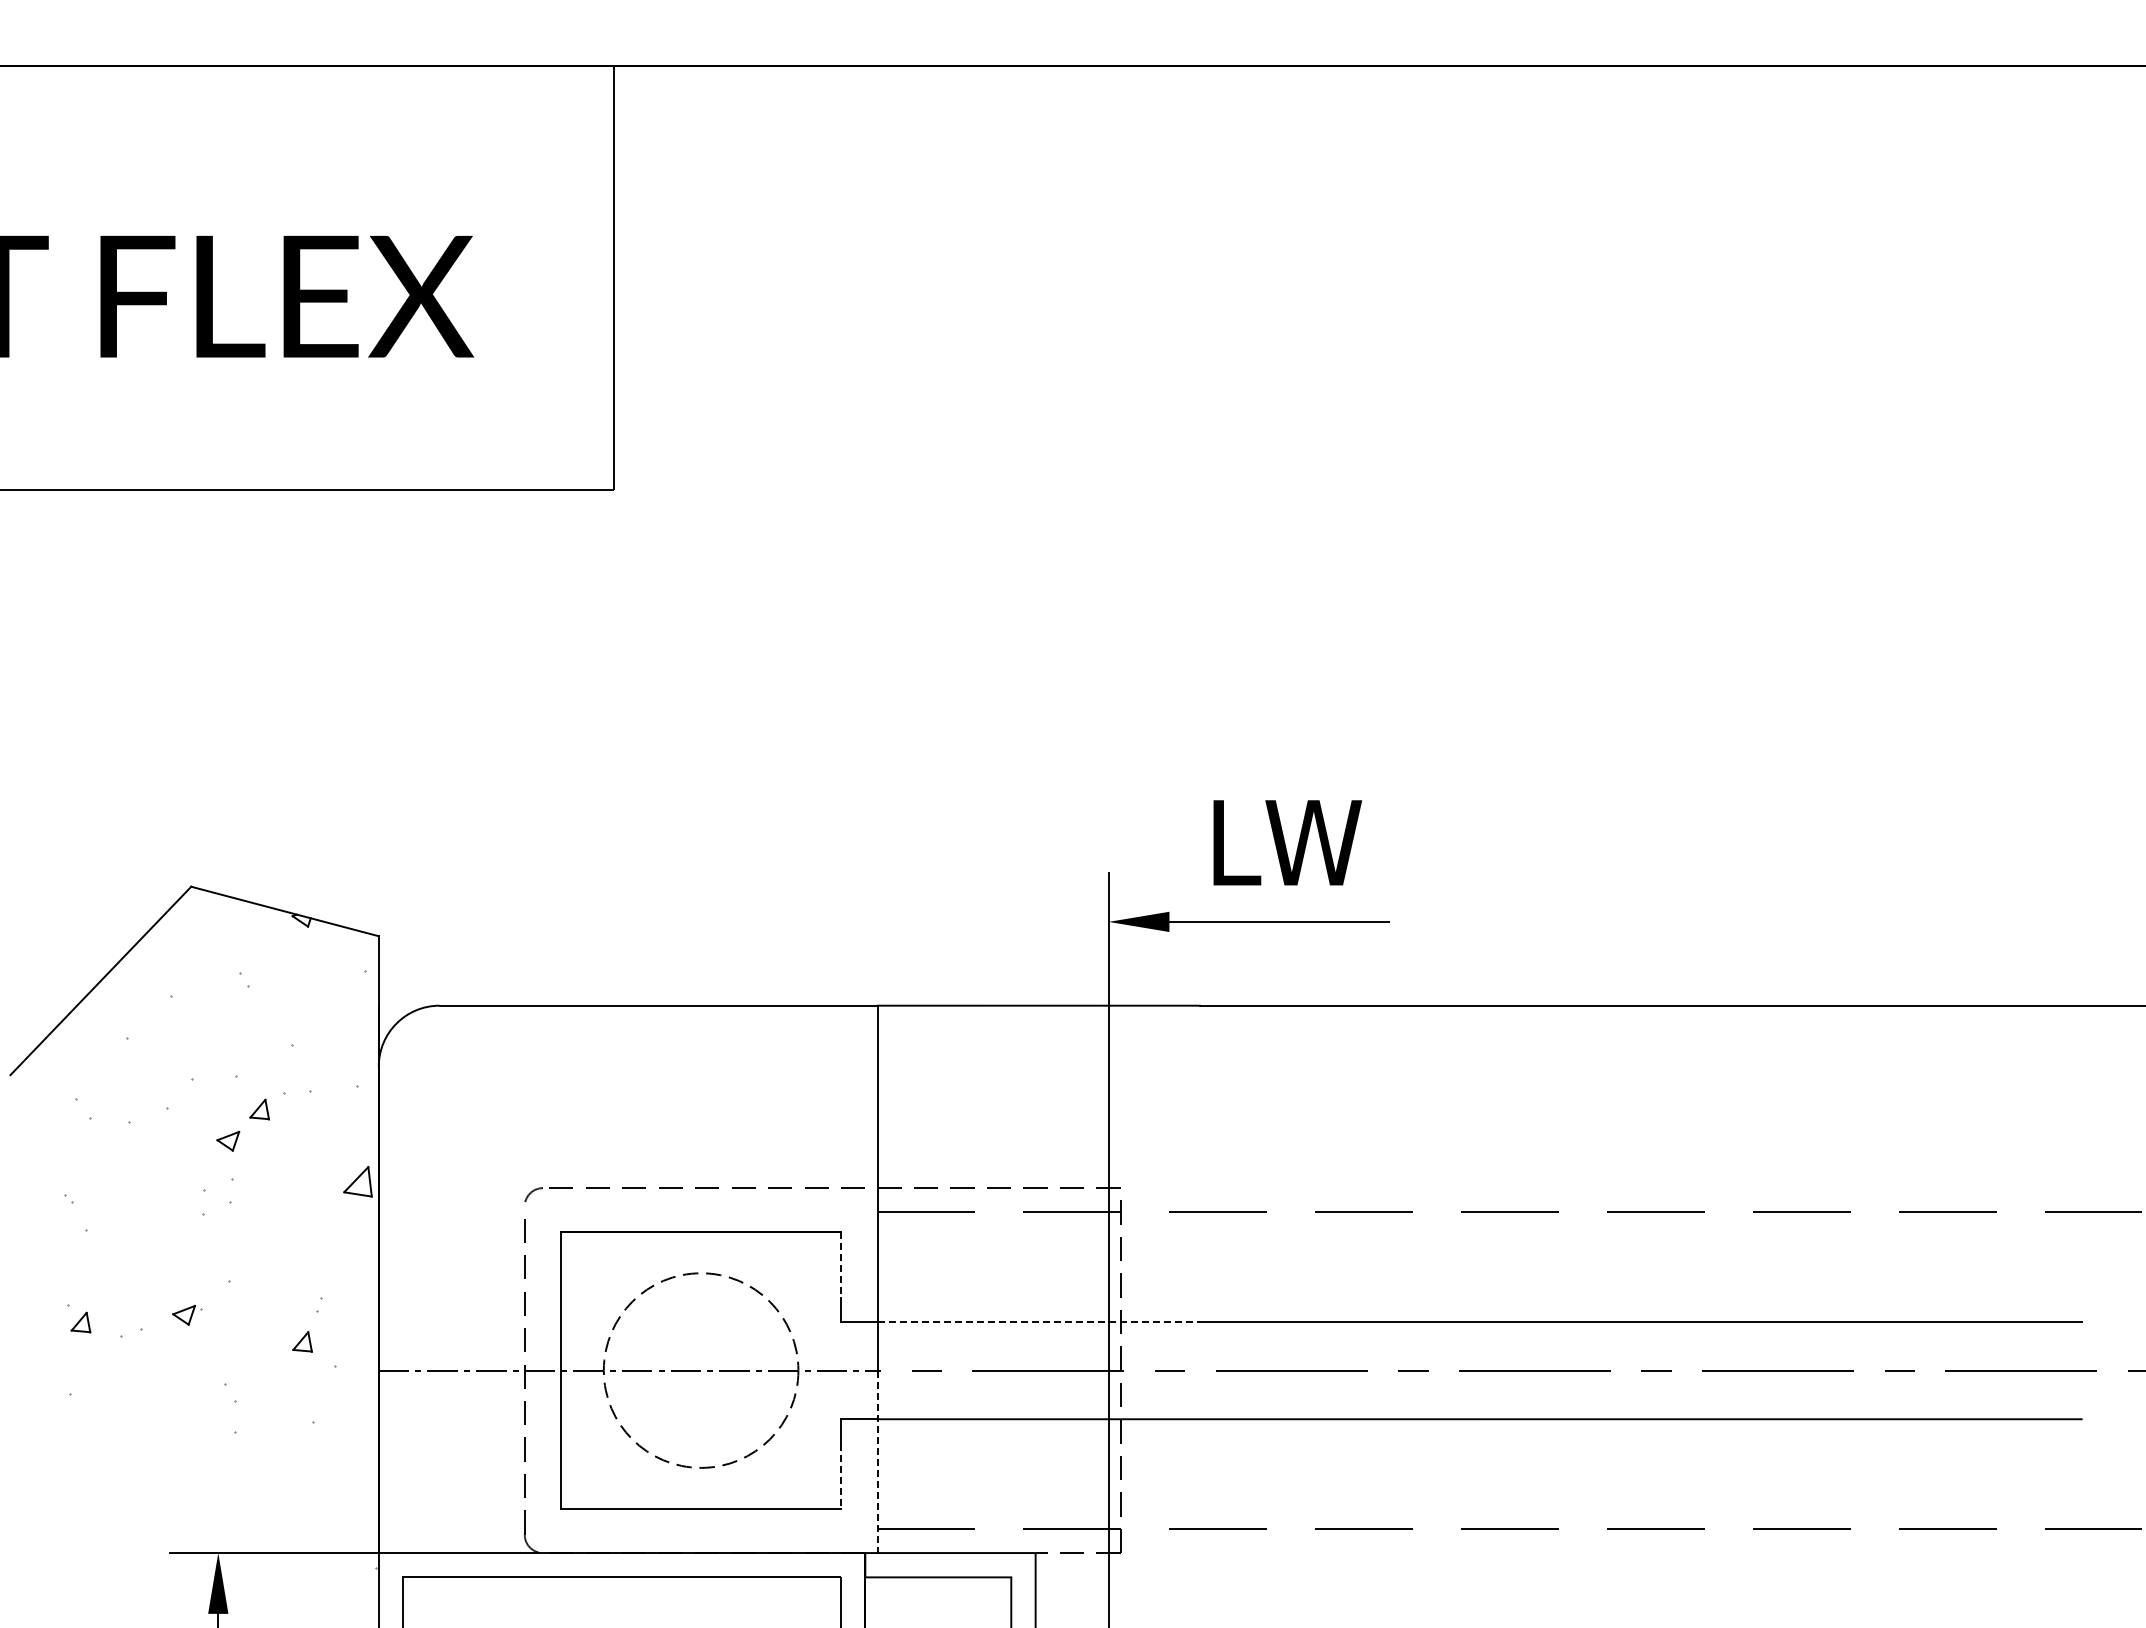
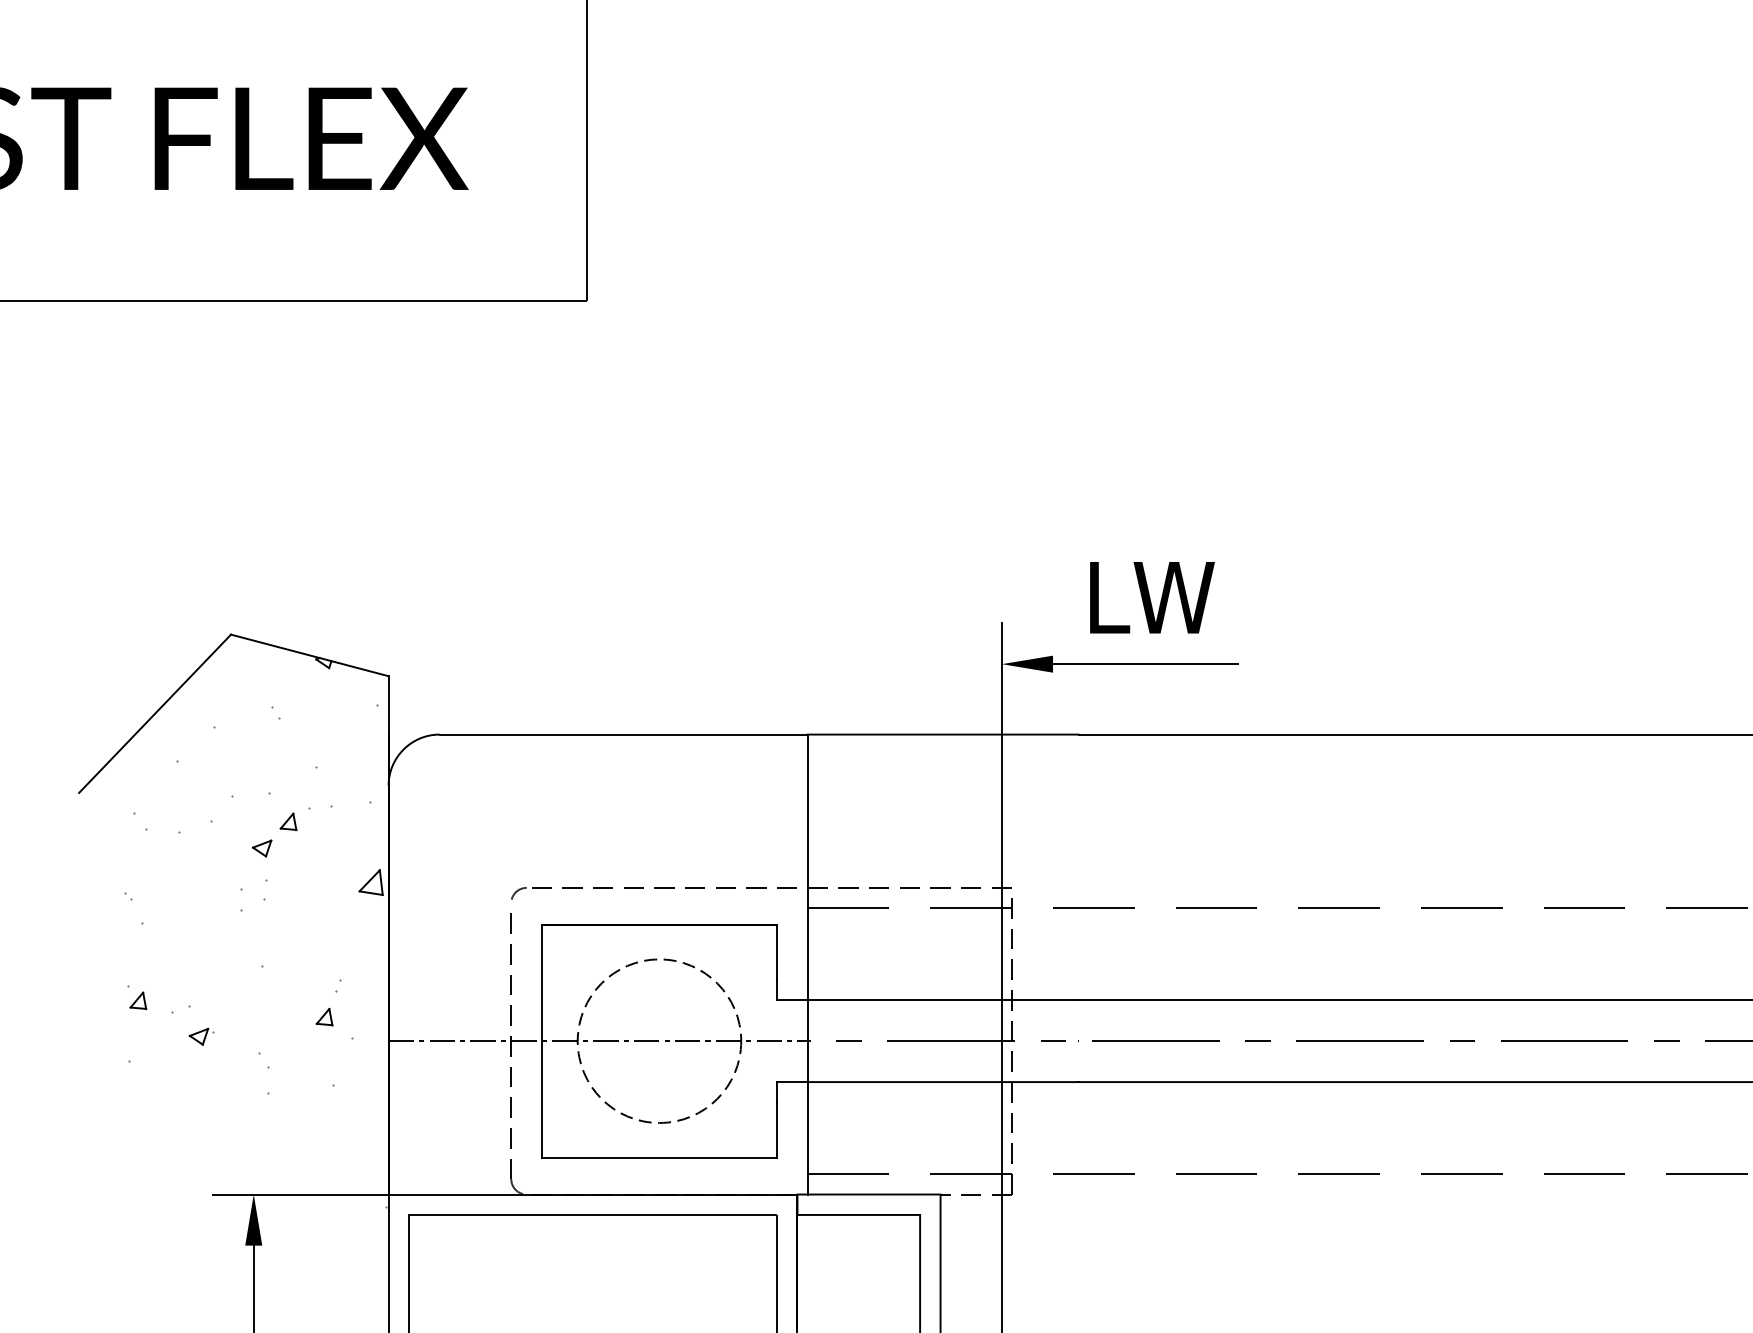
line: (841, 1264) -> (777, 952), dashed -> solid
part: (187, 1315) -> (201, 1036), moved
line: (1039, 1321) -> (943, 999), dashed -> solid
line: (877, 1462) -> (807, 1118), dashed -> solid
line: (841, 1476) -> (777, 1130), dashed -> solid

